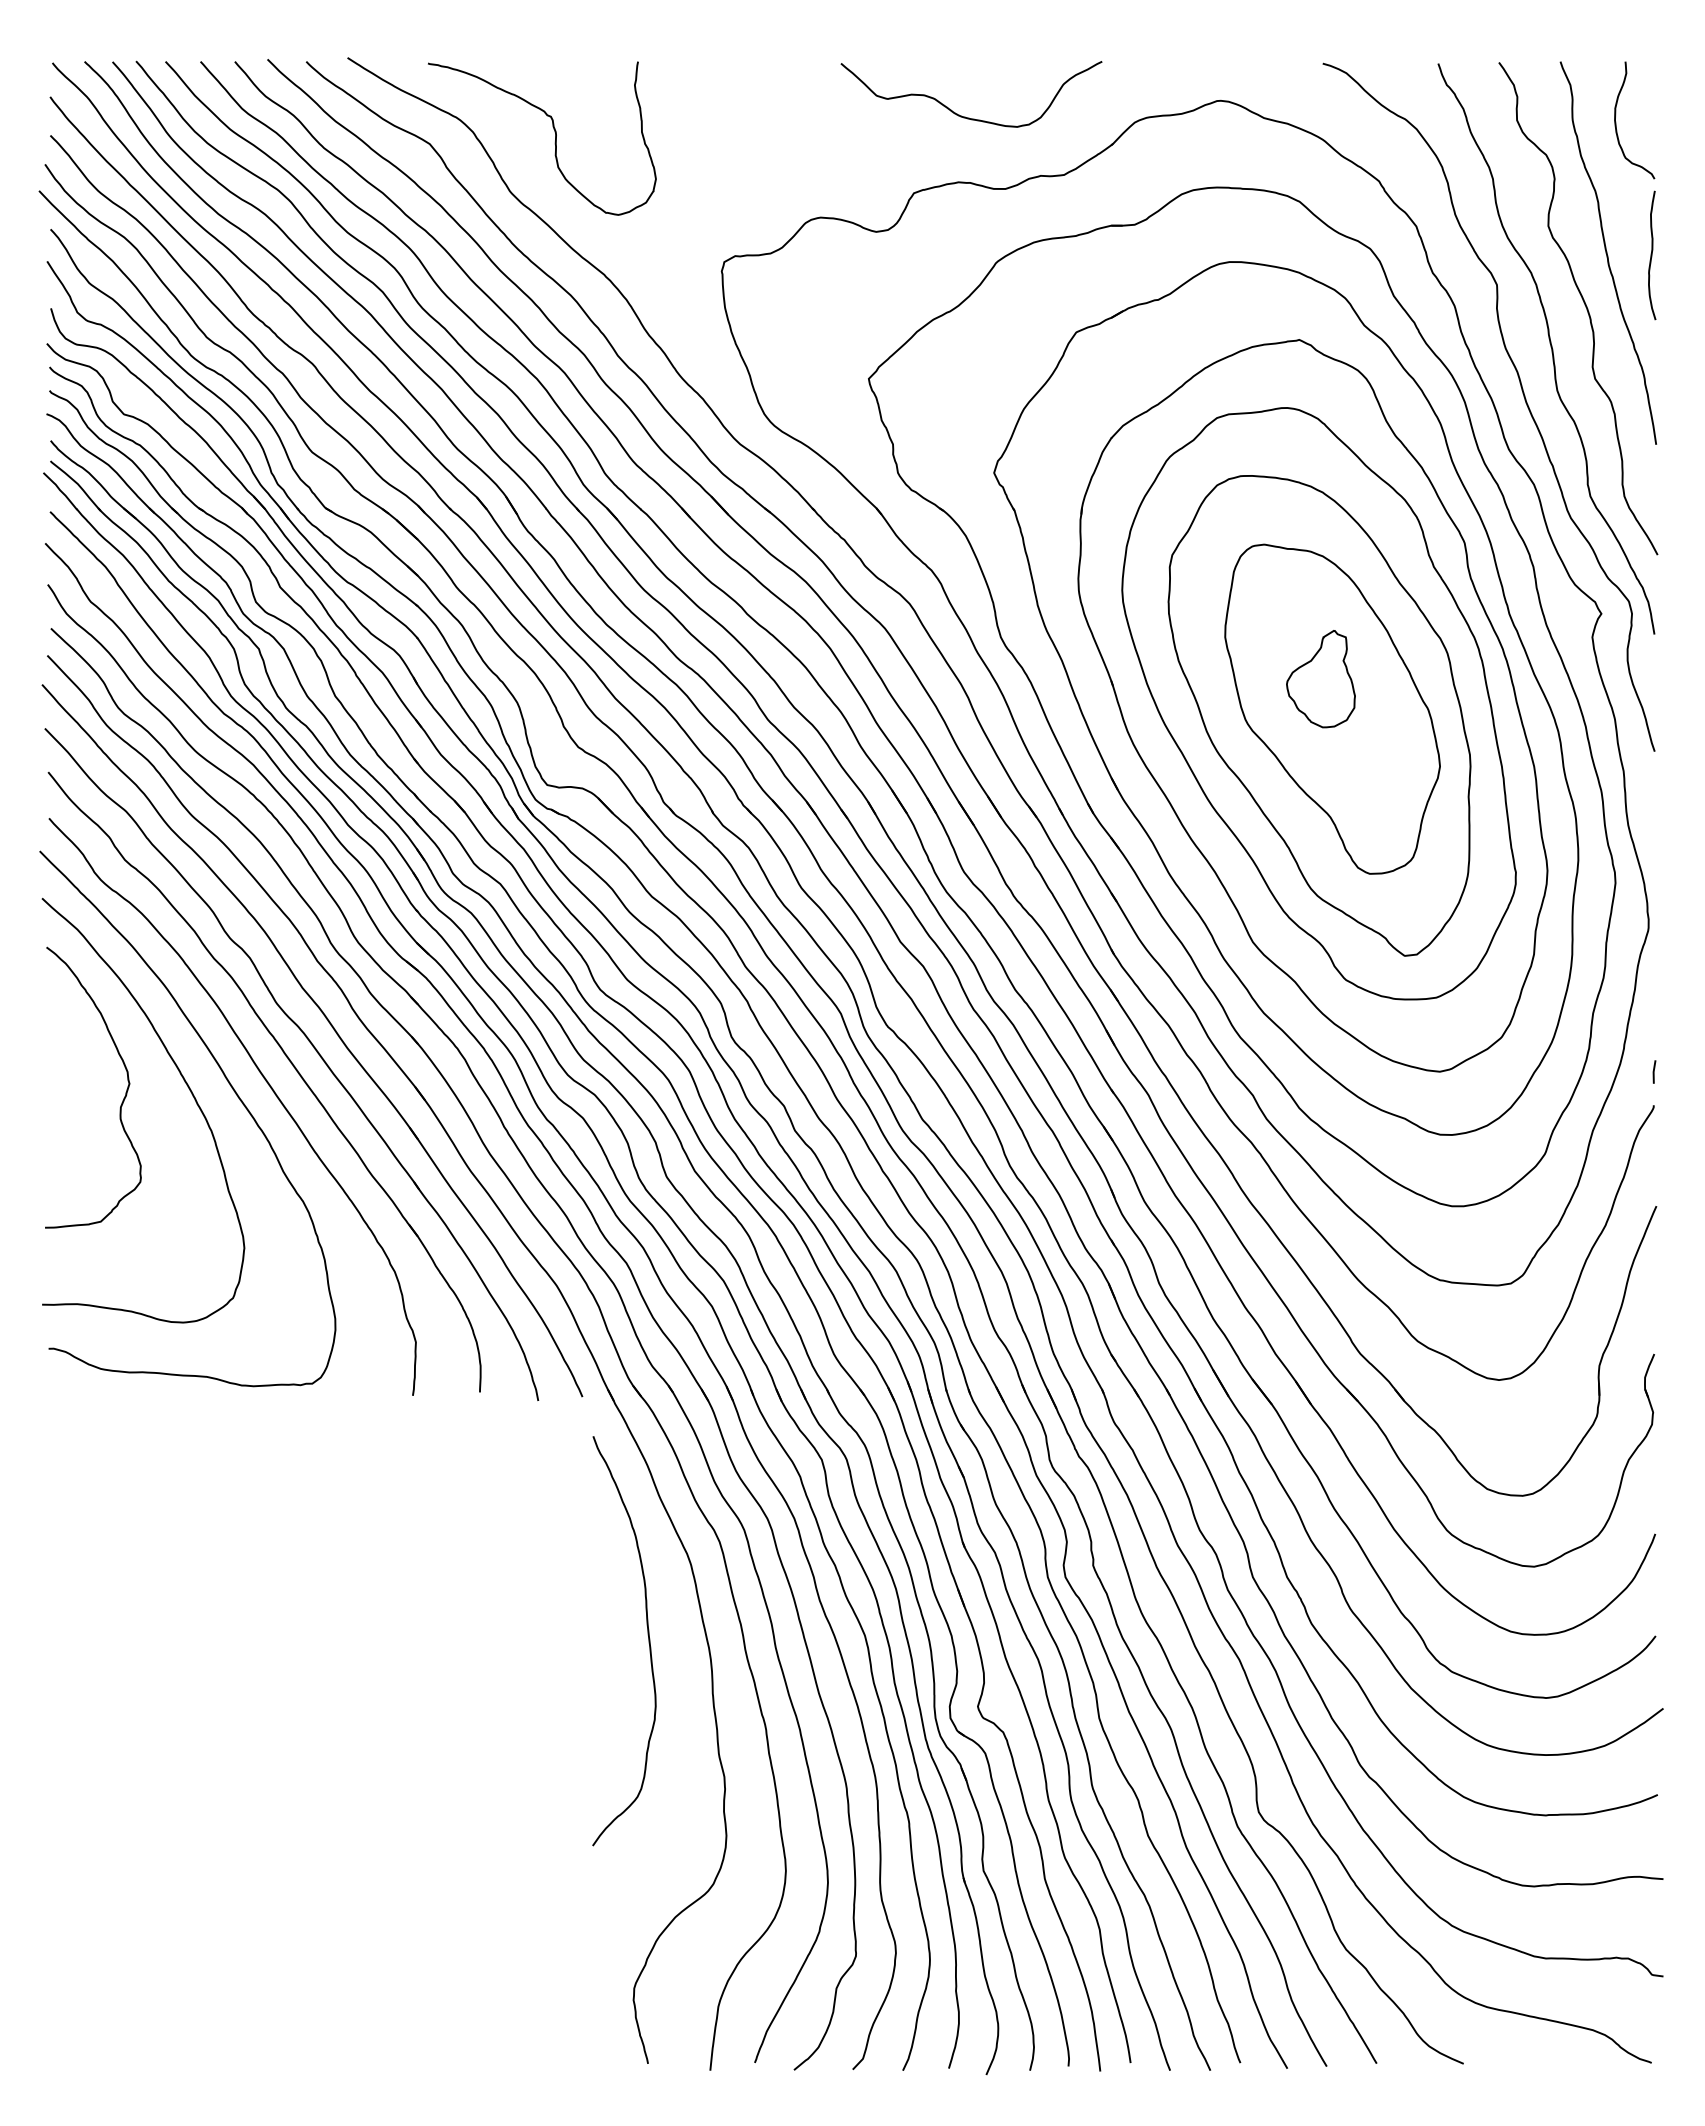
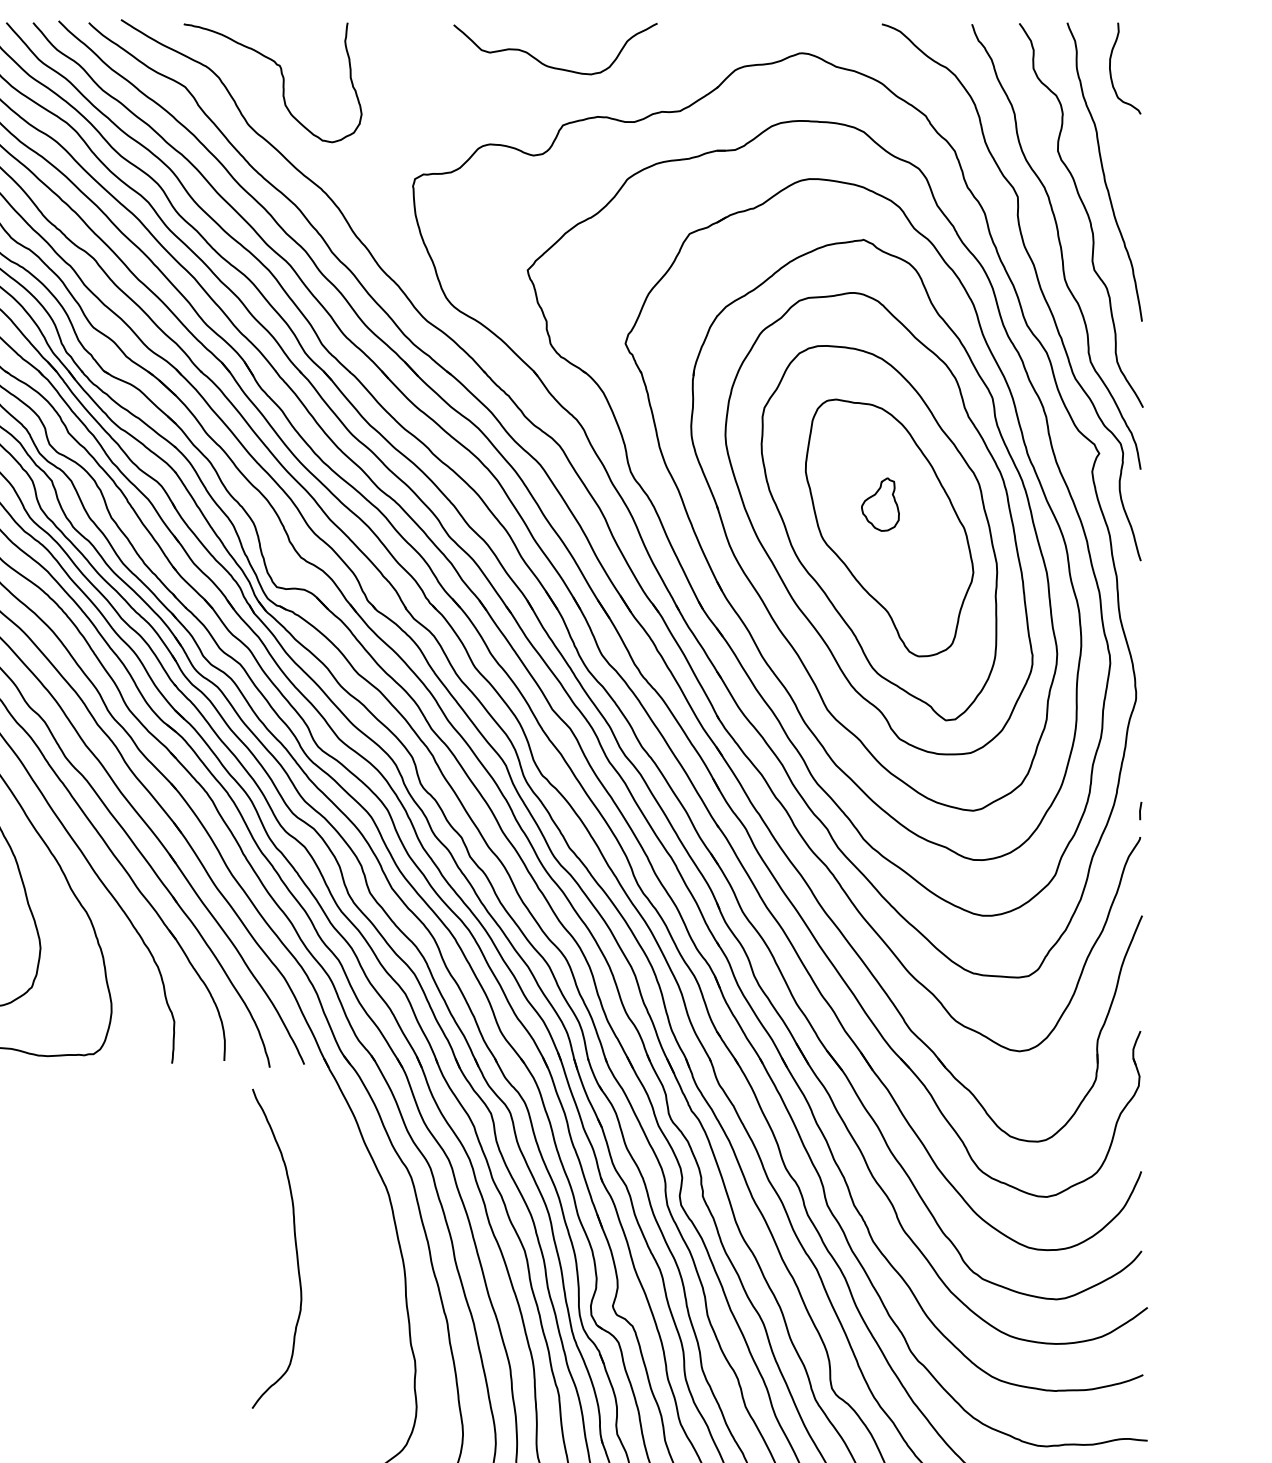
curve: (965, 116) -> (550, 66), moved
curve: (1652, 255) -> (1139, 173), removed
part: (1320, 679) -> (880, 504), size x0.7
curve: (647, 1635) -> (294, 1244), moved

